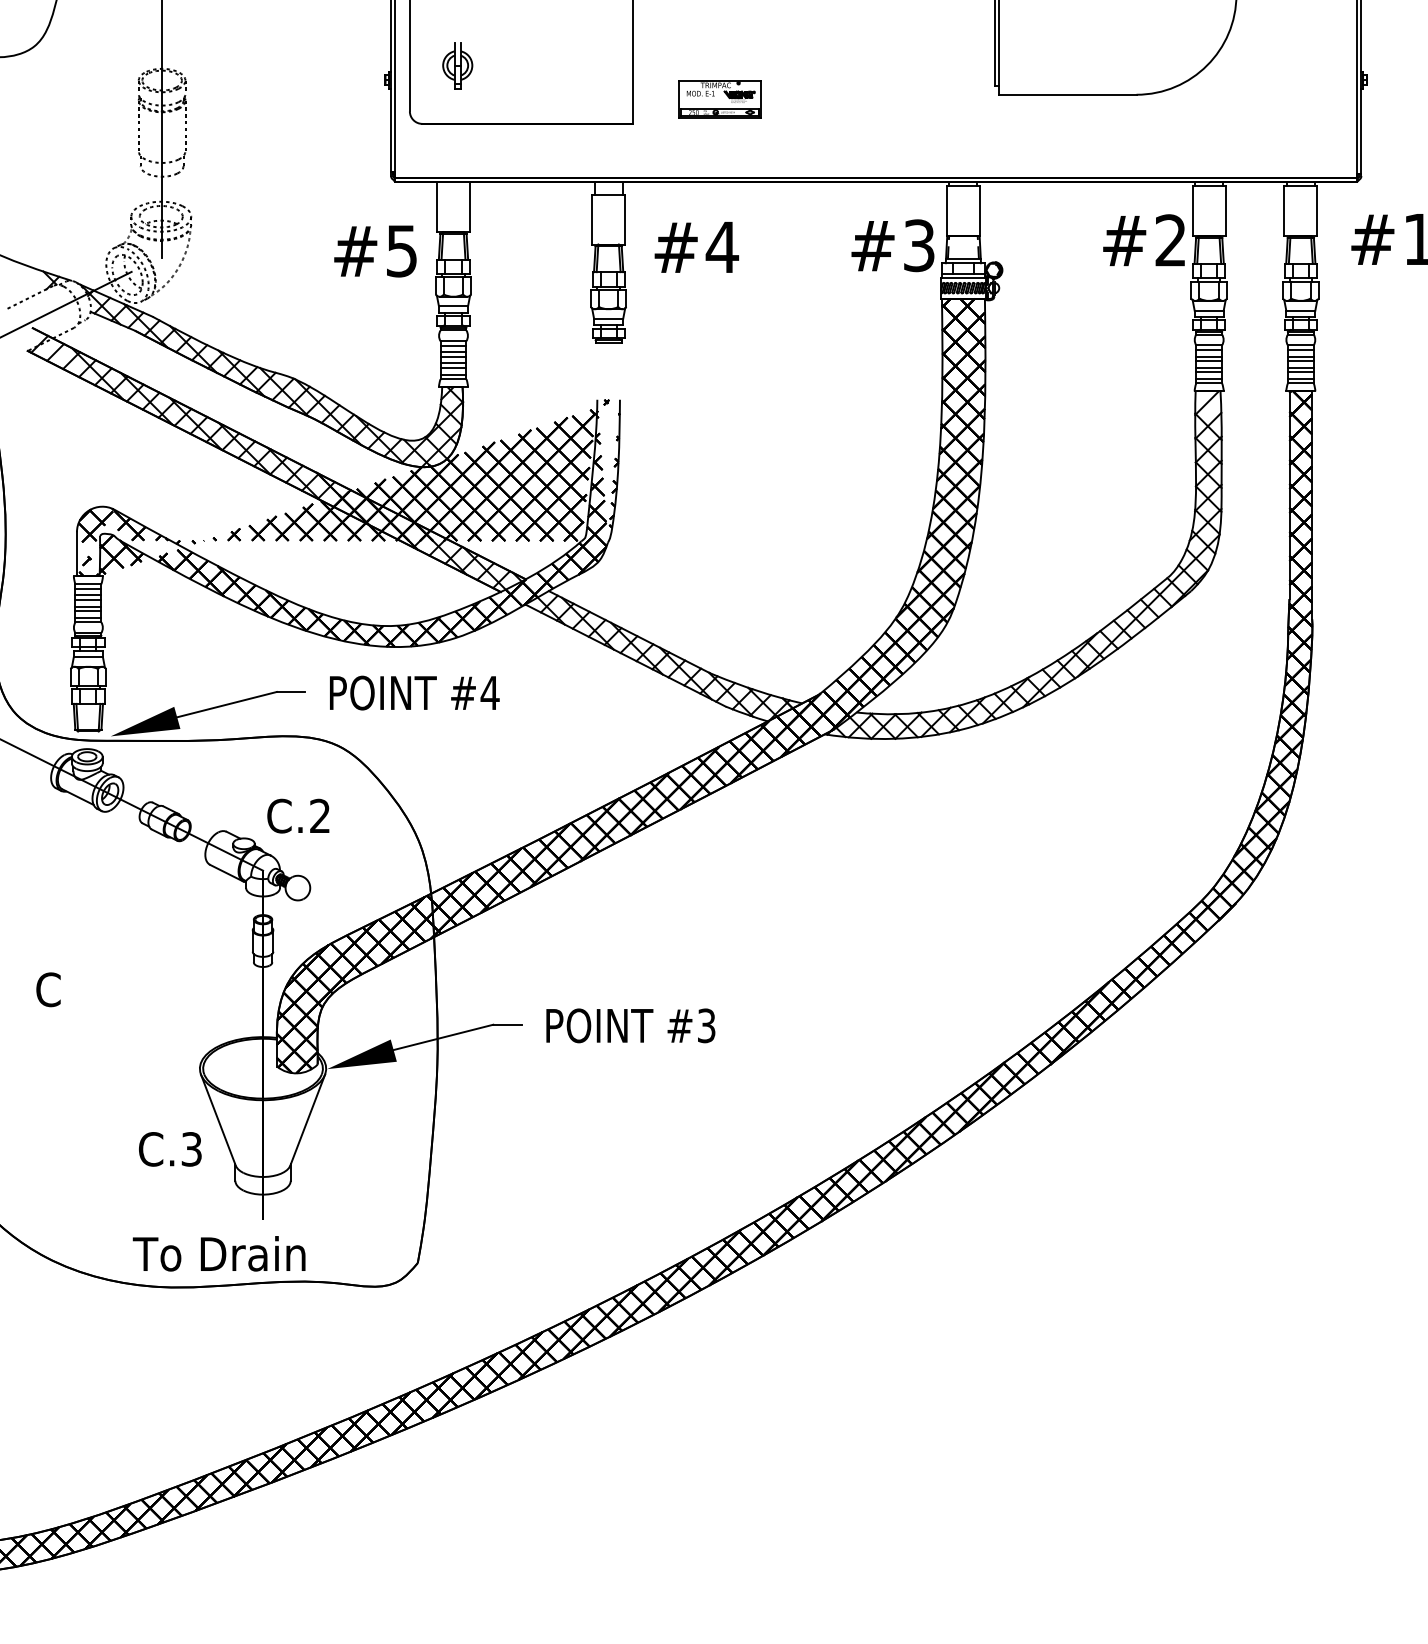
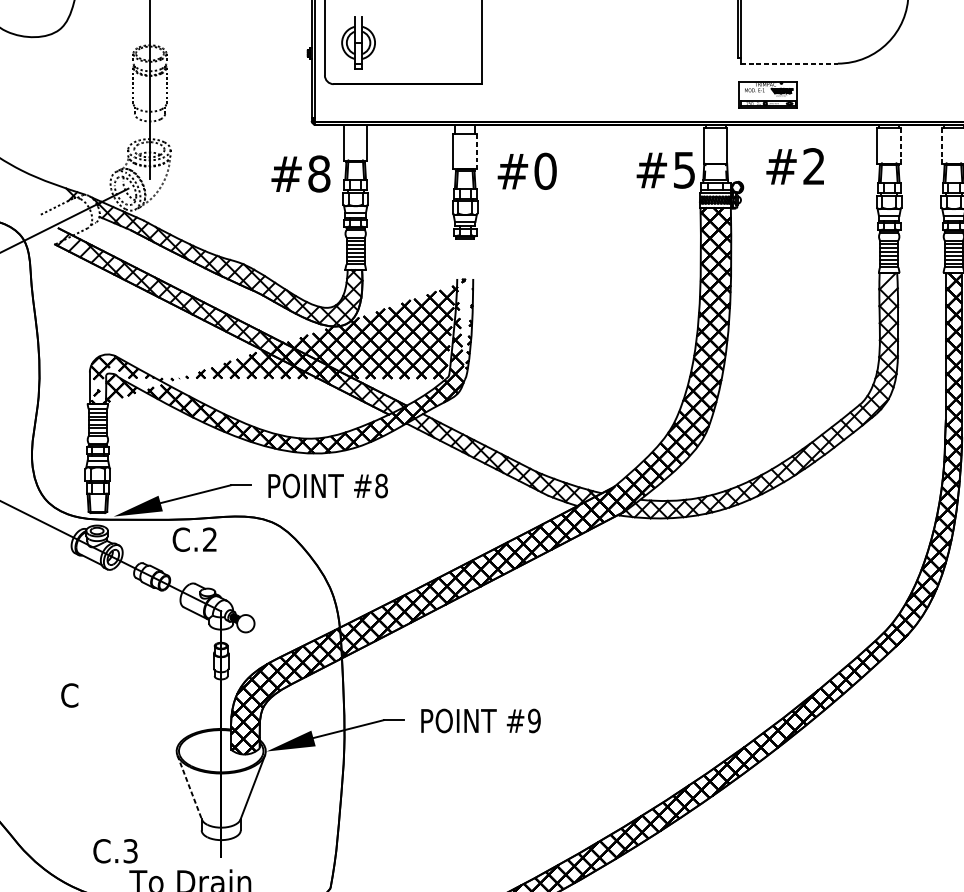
part: (457, 65) -> (358, 42), size x1.6
line: (1067, 94) -> (789, 63), solid -> dashed
part: (719, 99) -> (767, 94), moved
line: (1225, 211) -> (900, 146), solid -> dashed
line: (1284, 211) -> (942, 146), solid -> dashed
line: (625, 219) -> (477, 151), solid -> dashed
text: (1143, 240) -> (794, 166), moved
text: (919, 245) -> (684, 170), #3 -> #5
text: (722, 247) -> (545, 171), #4 -> #0
text: (401, 250) -> (318, 173), #5 -> #8
text: (489, 692) -> (381, 485), #4 -> #8
text: (298, 815) -> (194, 539), moved
text: (706, 1025) -> (534, 720), #3 -> #9
line: (218, 1120) -> (189, 787), solid -> dashed
text: (170, 1149) -> (115, 851), moved

